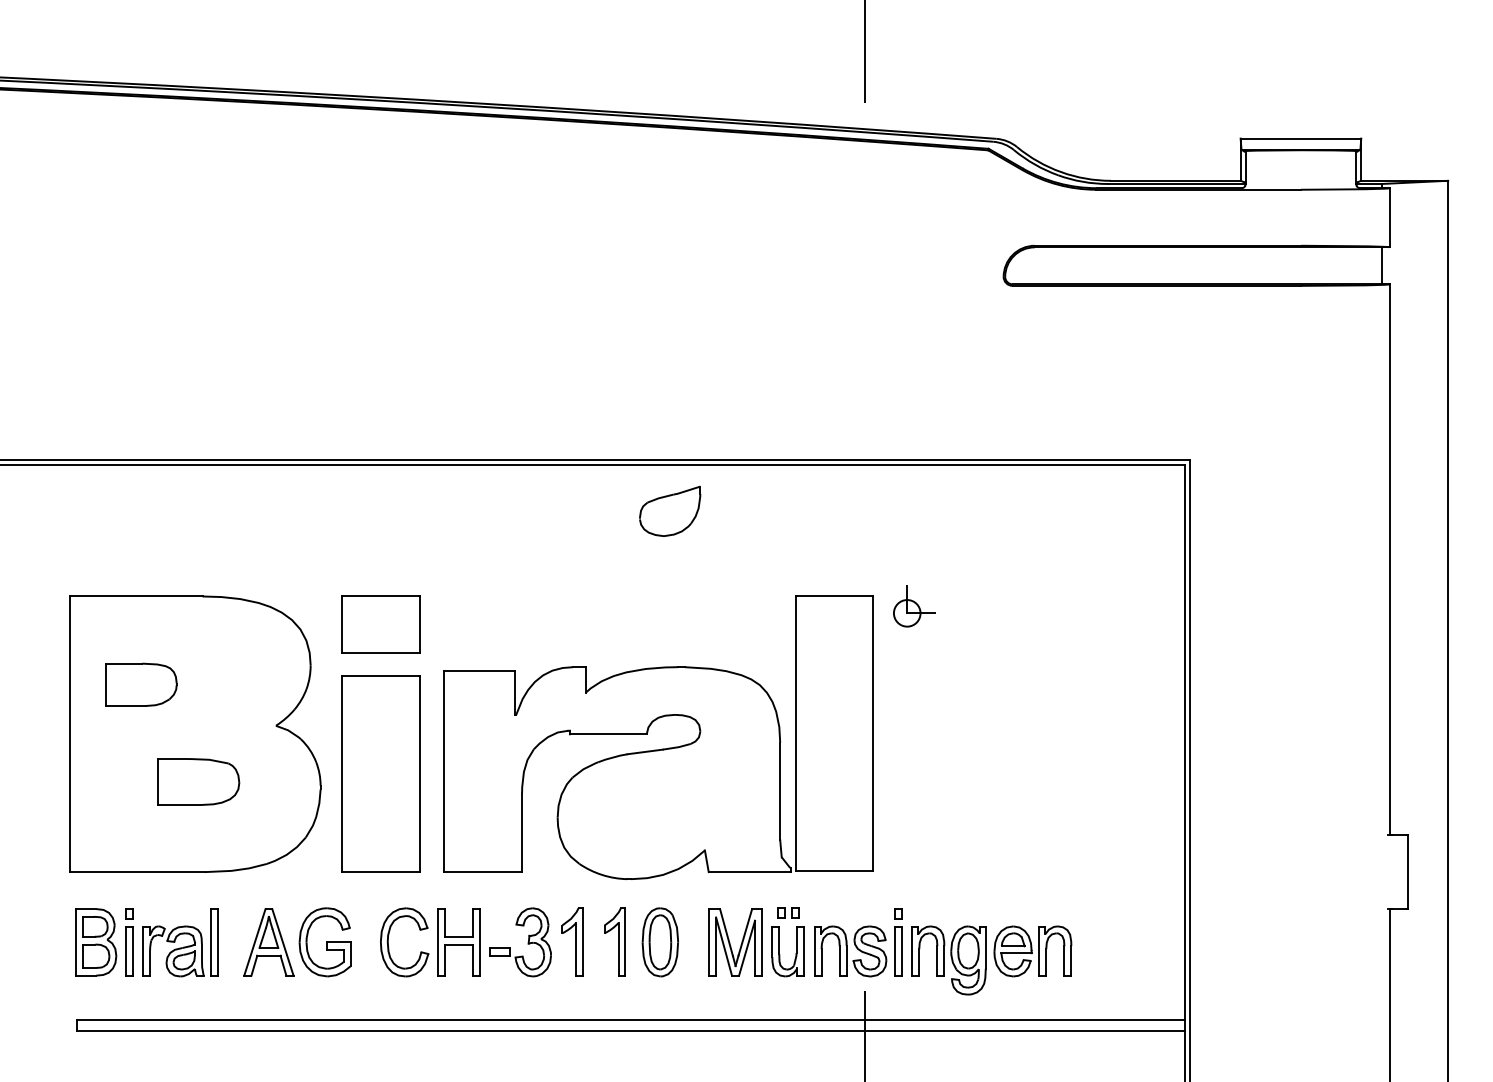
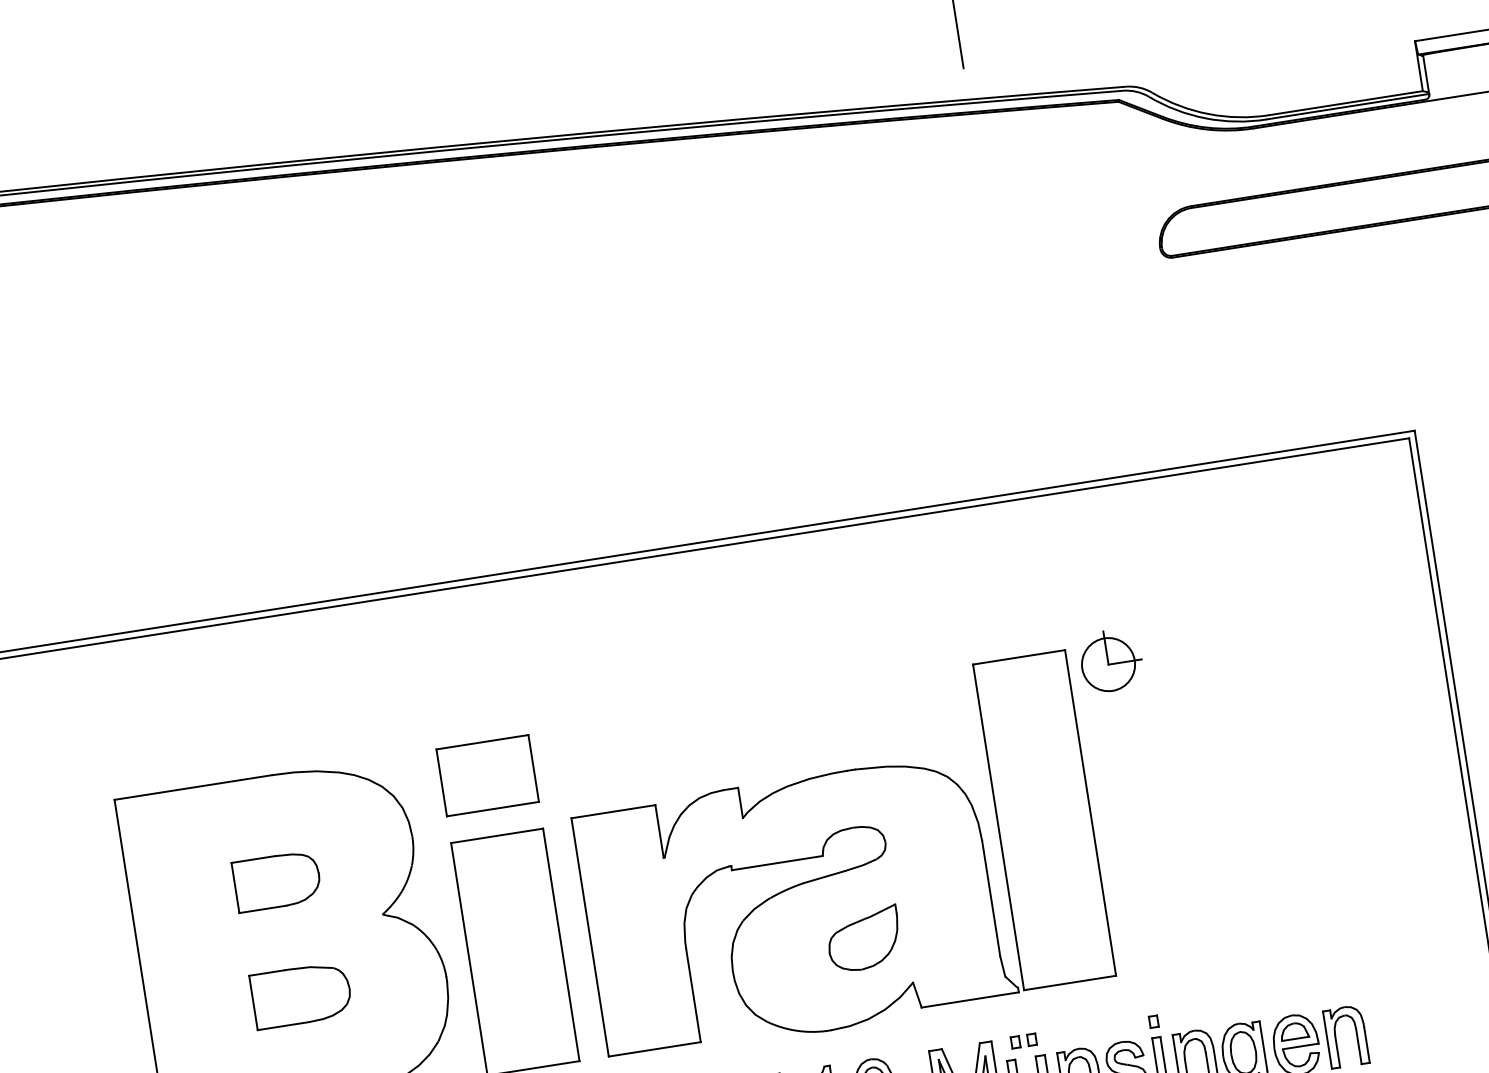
part: (670, 510) -> (864, 938), moved
circle: (907, 613) -> (1108, 664), size x1.67
part: (141, 684) -> (277, 881), moved

